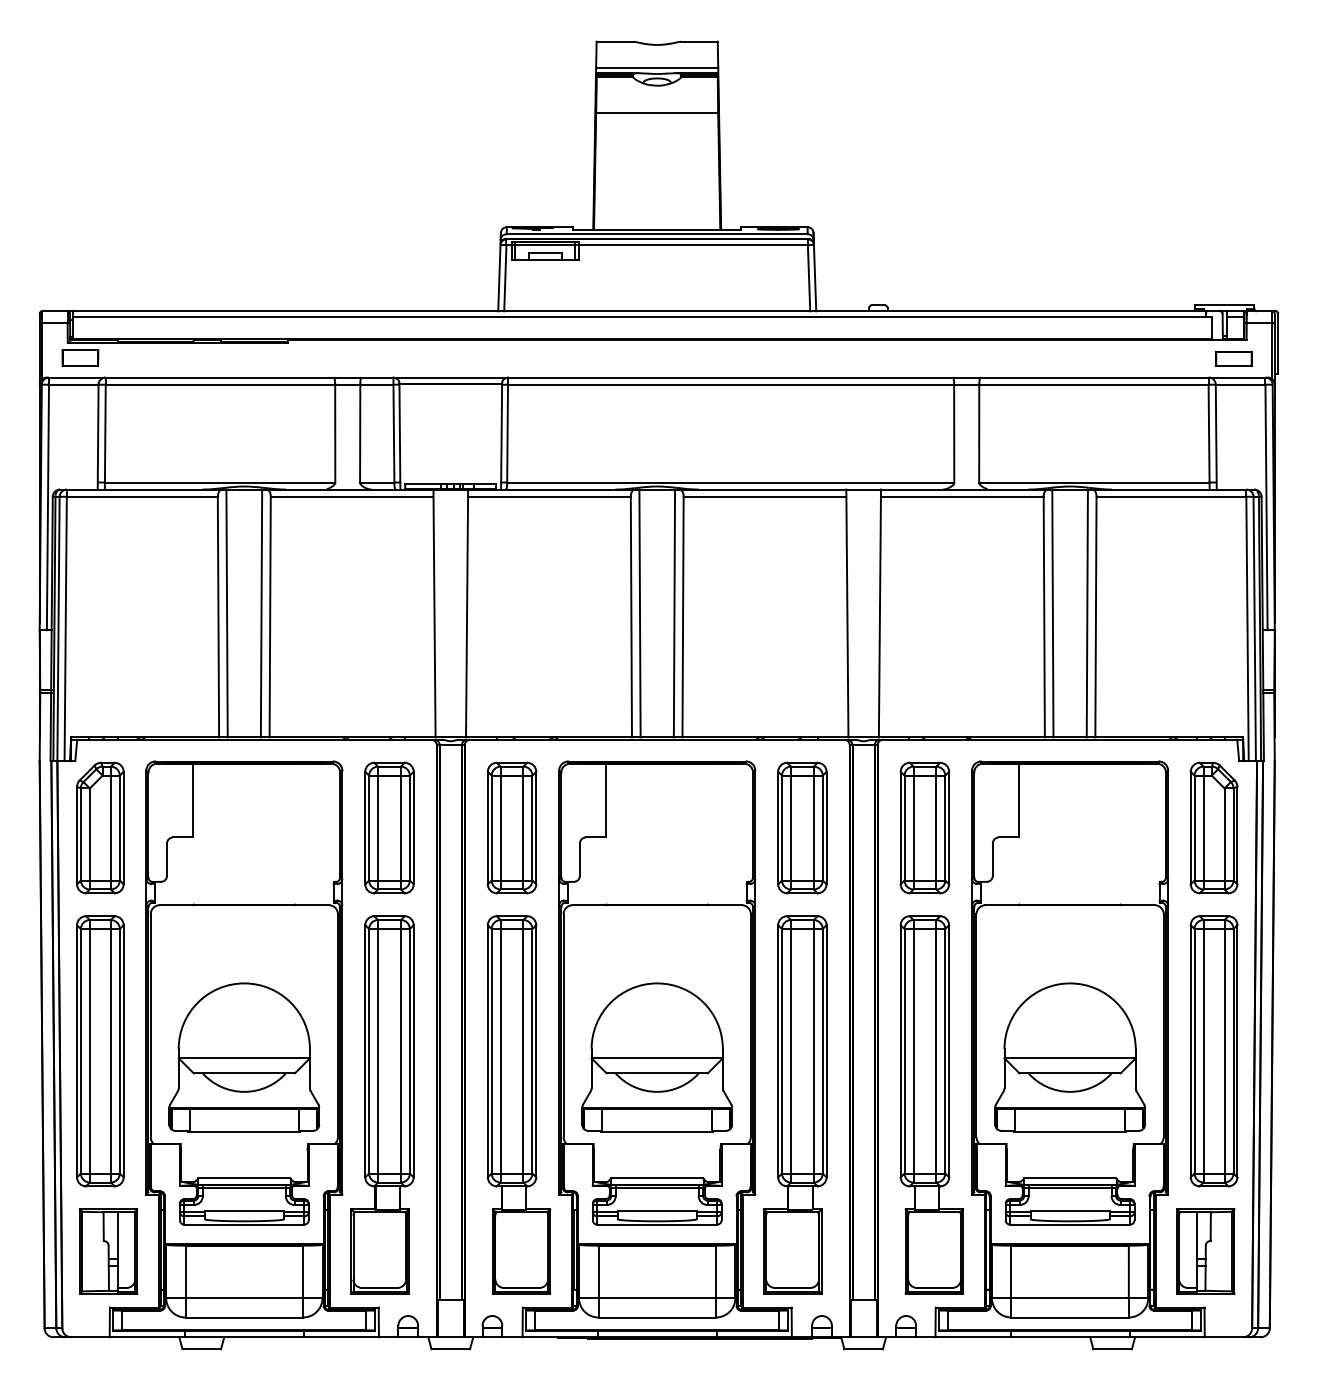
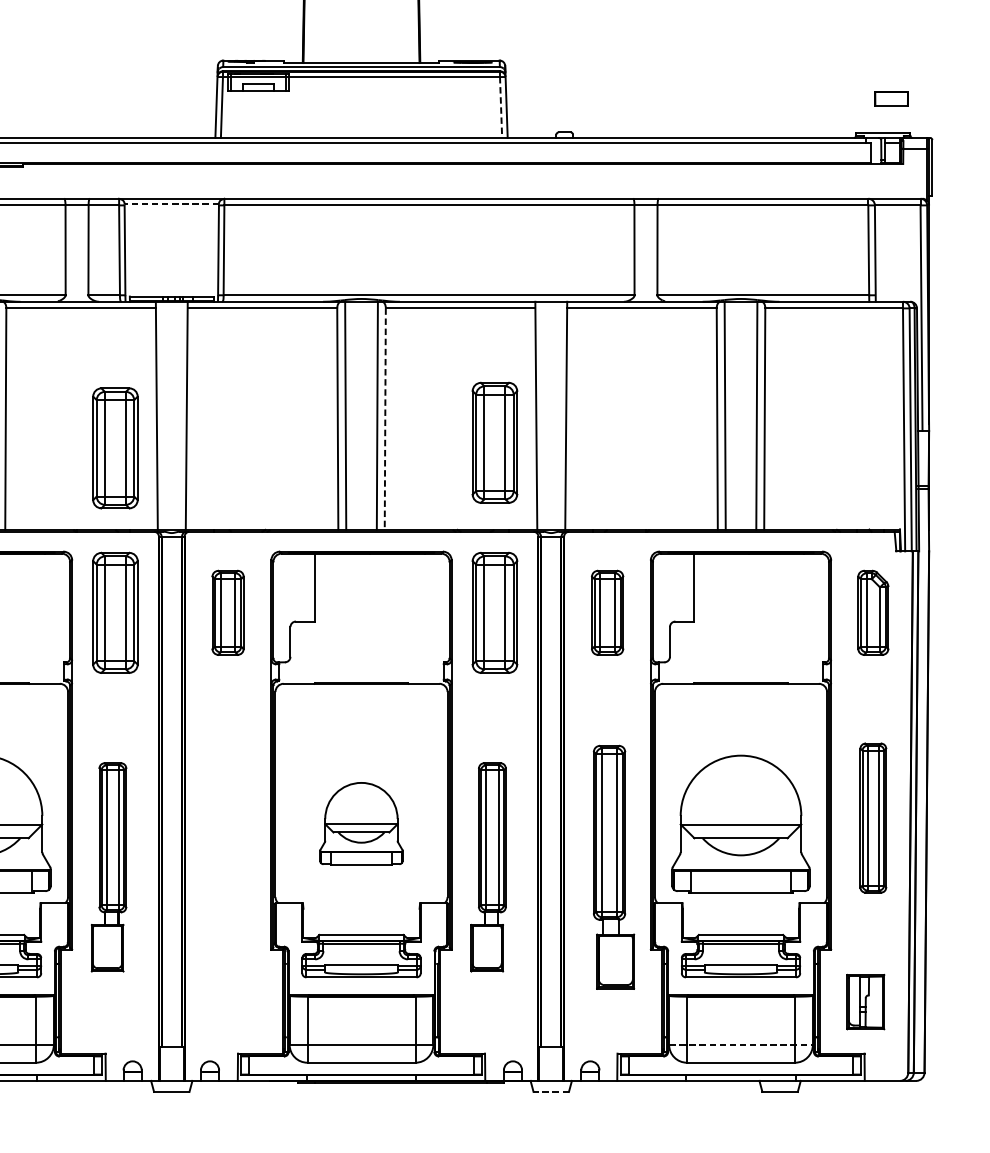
line: (809, 278) -> (501, 107), solid -> dashed
part: (1233, 358) -> (891, 98), moved
line: (450, 383) -> (171, 204), solid -> dashed
line: (683, 617) -> (385, 419), solid -> dashed
part: (802, 642) -> (495, 442), added
part: (389, 648) -> (115, 447), added
part: (511, 827) -> (227, 612), size x0.7
part: (924, 827) -> (607, 612), size x0.7
part: (1213, 827) -> (872, 612), size x0.7
part: (1213, 1051) -> (872, 818), size x0.6
part: (656, 1057) -> (360, 823), size x0.6
part: (382, 1104) -> (109, 866), size x0.6
part: (518, 1104) -> (234, 866), removed
part: (795, 1104) -> (488, 866), size x0.6
part: (931, 1104) -> (613, 866), size x0.7
part: (1205, 1251) -> (865, 1002), size x0.7
line: (1070, 1298) -> (741, 1045), solid -> dashed
line: (863, 1349) -> (551, 1092), solid -> dashed

